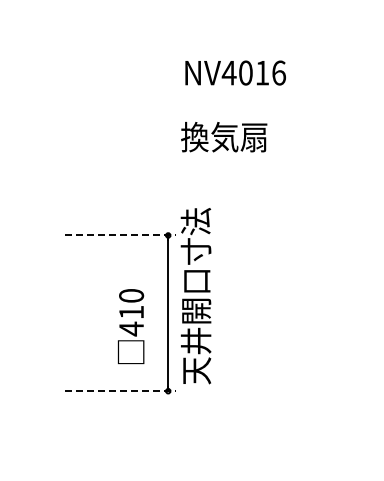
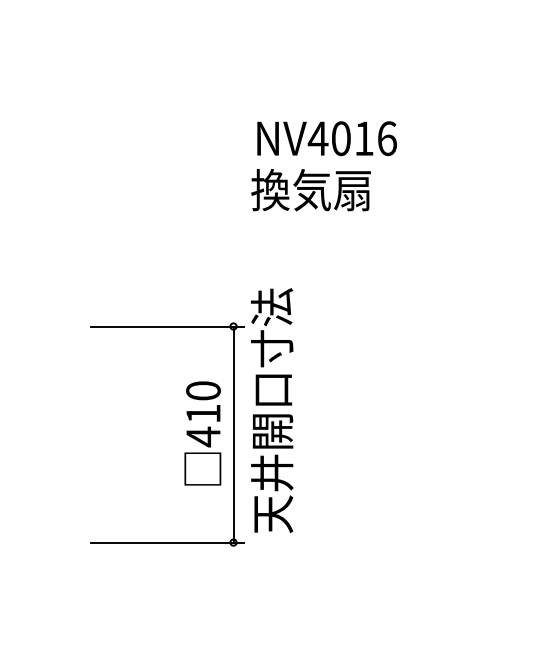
text: (235, 72) -> (326, 137), moved
line: (121, 235) -> (168, 326), dashed -> solid
text: (130, 326) -> (201, 433), moved
line: (121, 391) -> (168, 542), dashed -> solid

